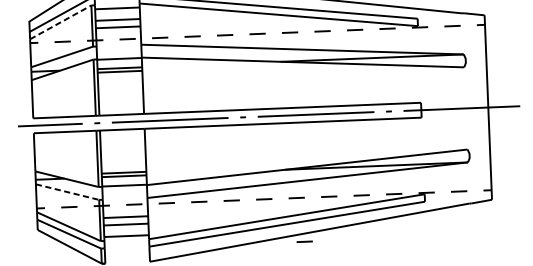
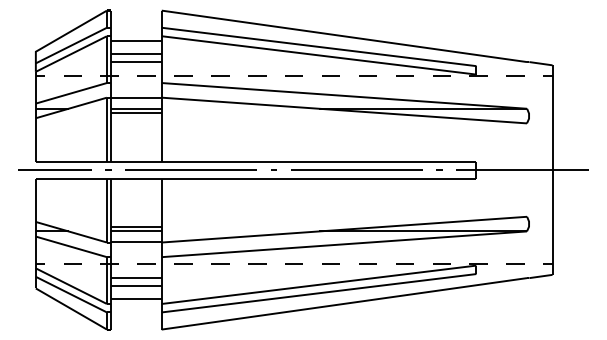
line: (60, 22) -> (71, 54), dashed -> solid
line: (67, 191) -> (71, 246), dashed -> solid
line: (304, 241) -> (337, 313), removed

